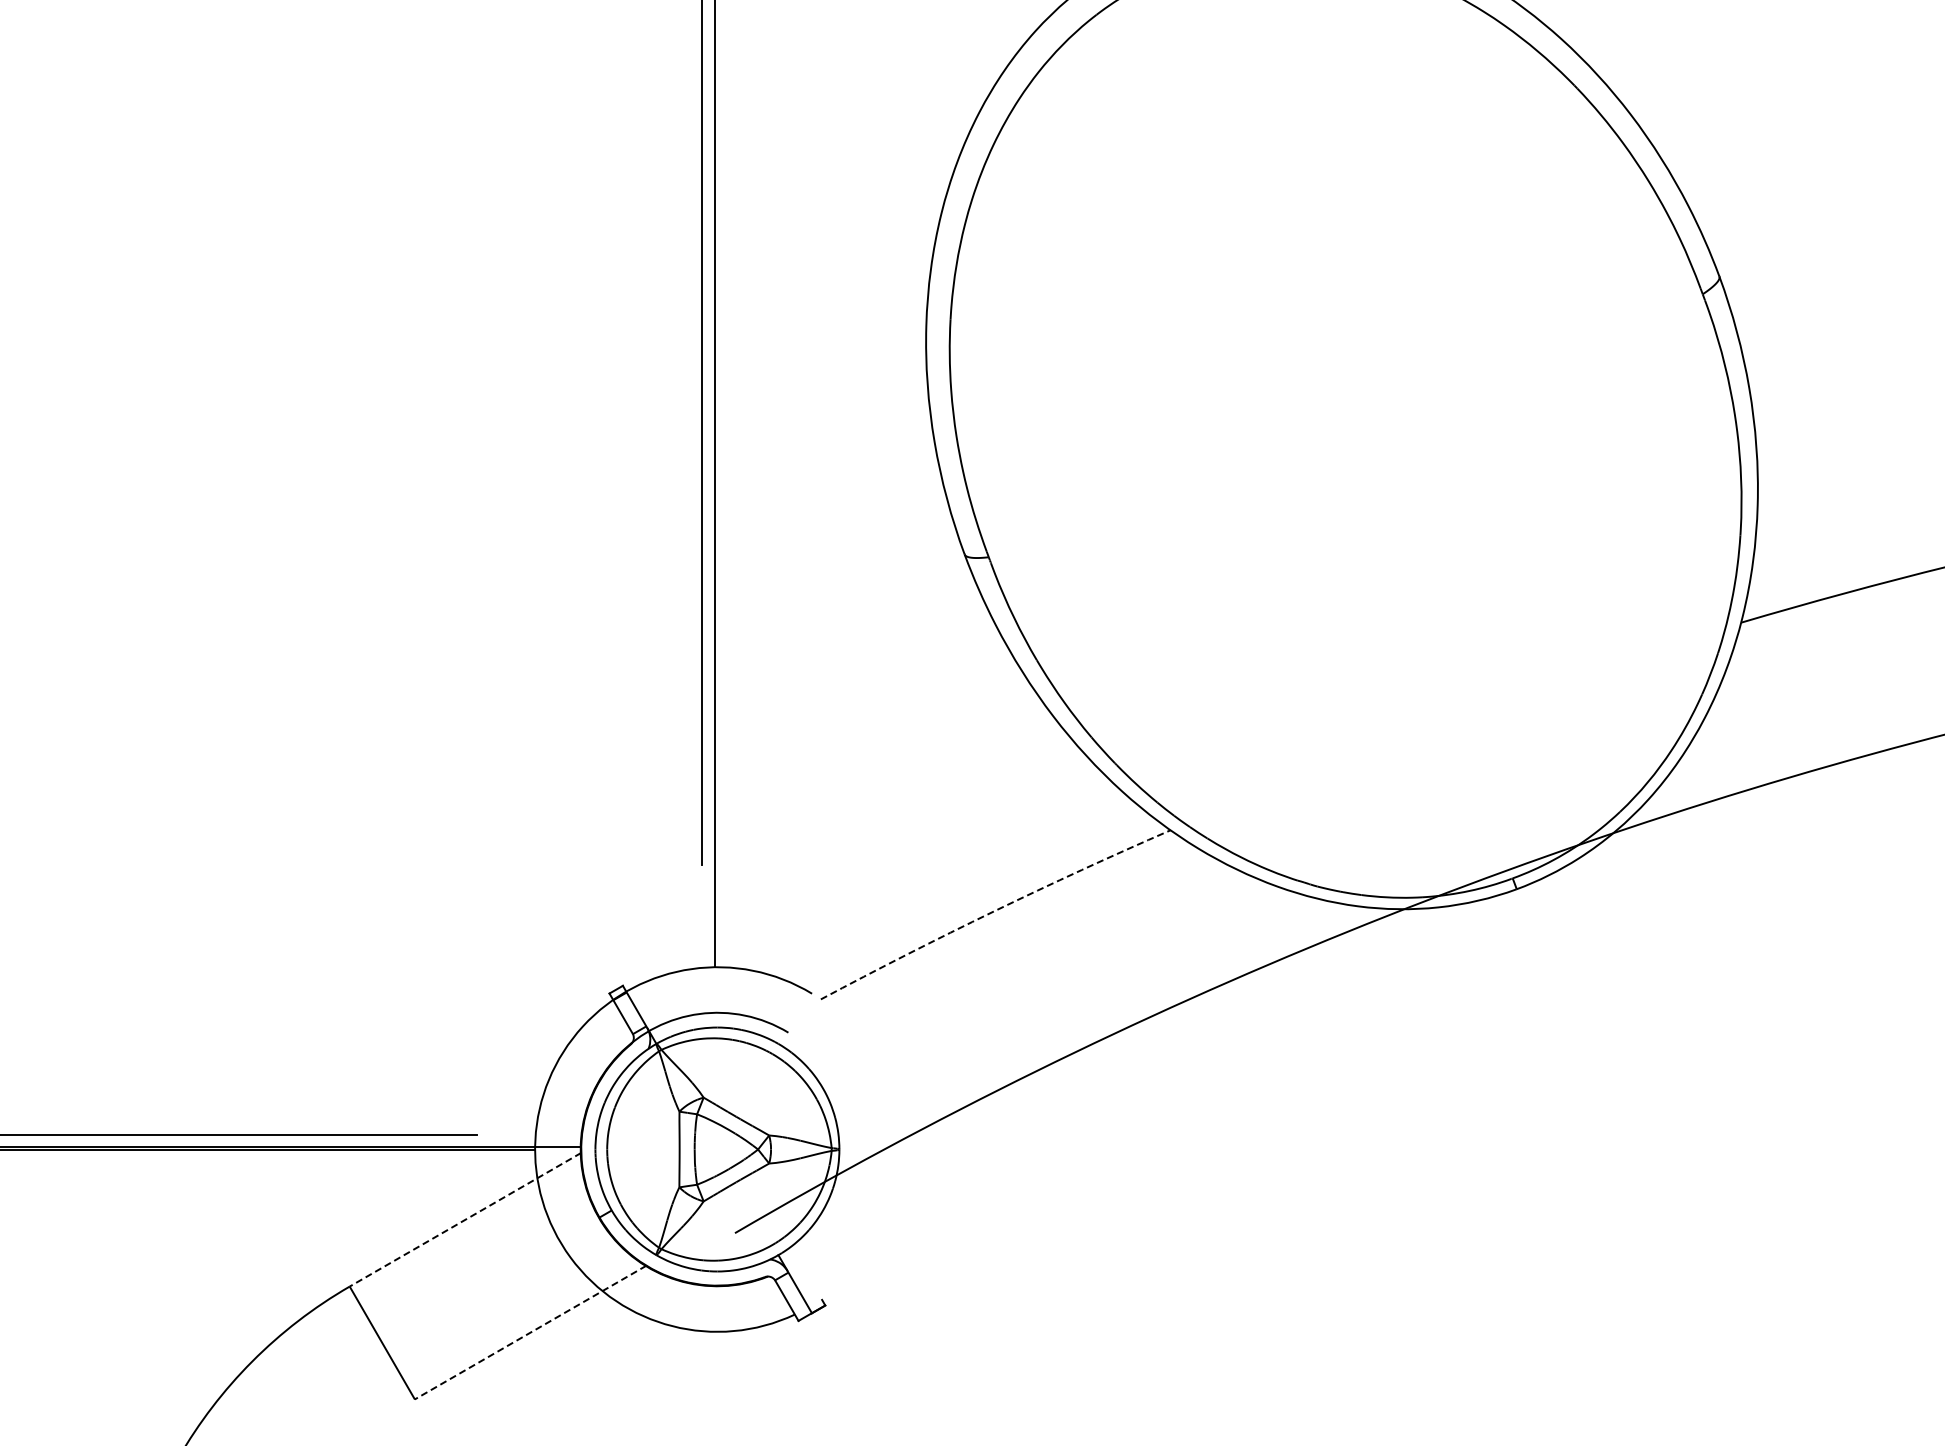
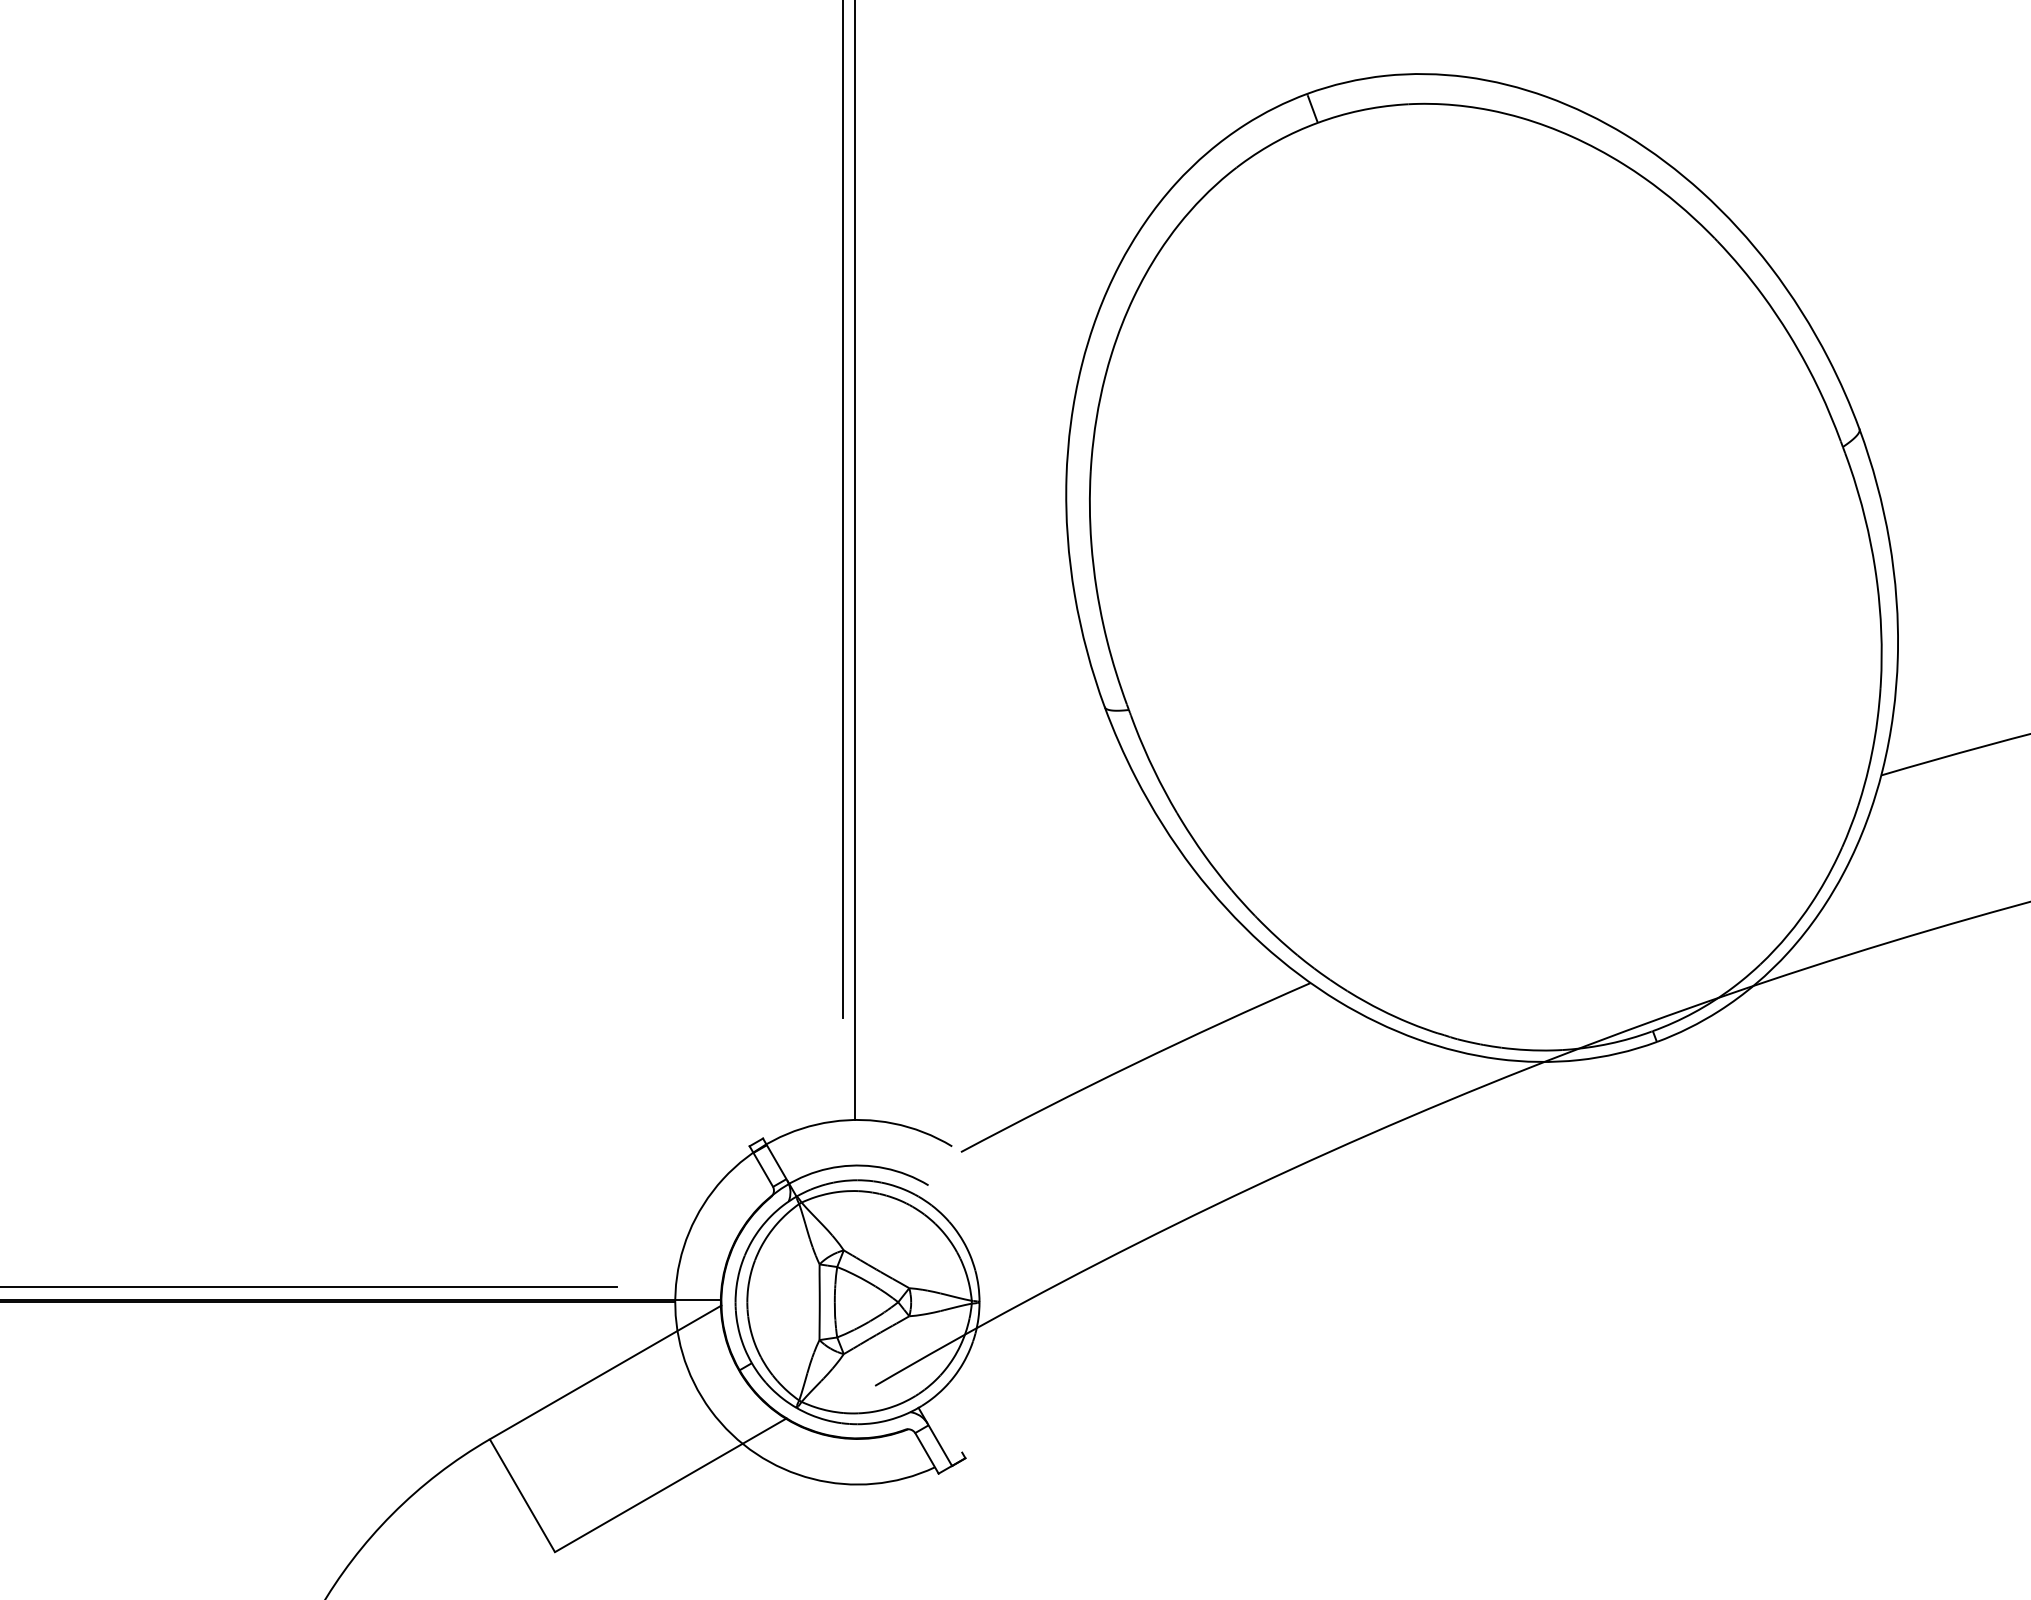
arc: (994, 911) -> (1134, 1064), dashed -> solid
line: (465, 1219) -> (605, 1372), dashed -> solid
line: (530, 1332) -> (670, 1485), dashed -> solid

